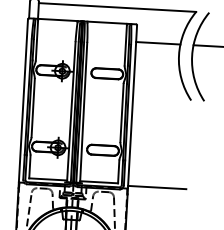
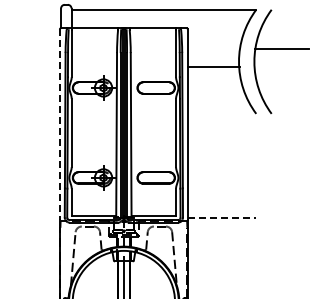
line: (157, 42) -> (213, 66), moved
line: (23, 101) -> (59, 125), solid -> dashed
line: (157, 187) -> (222, 217), solid -> dashed

